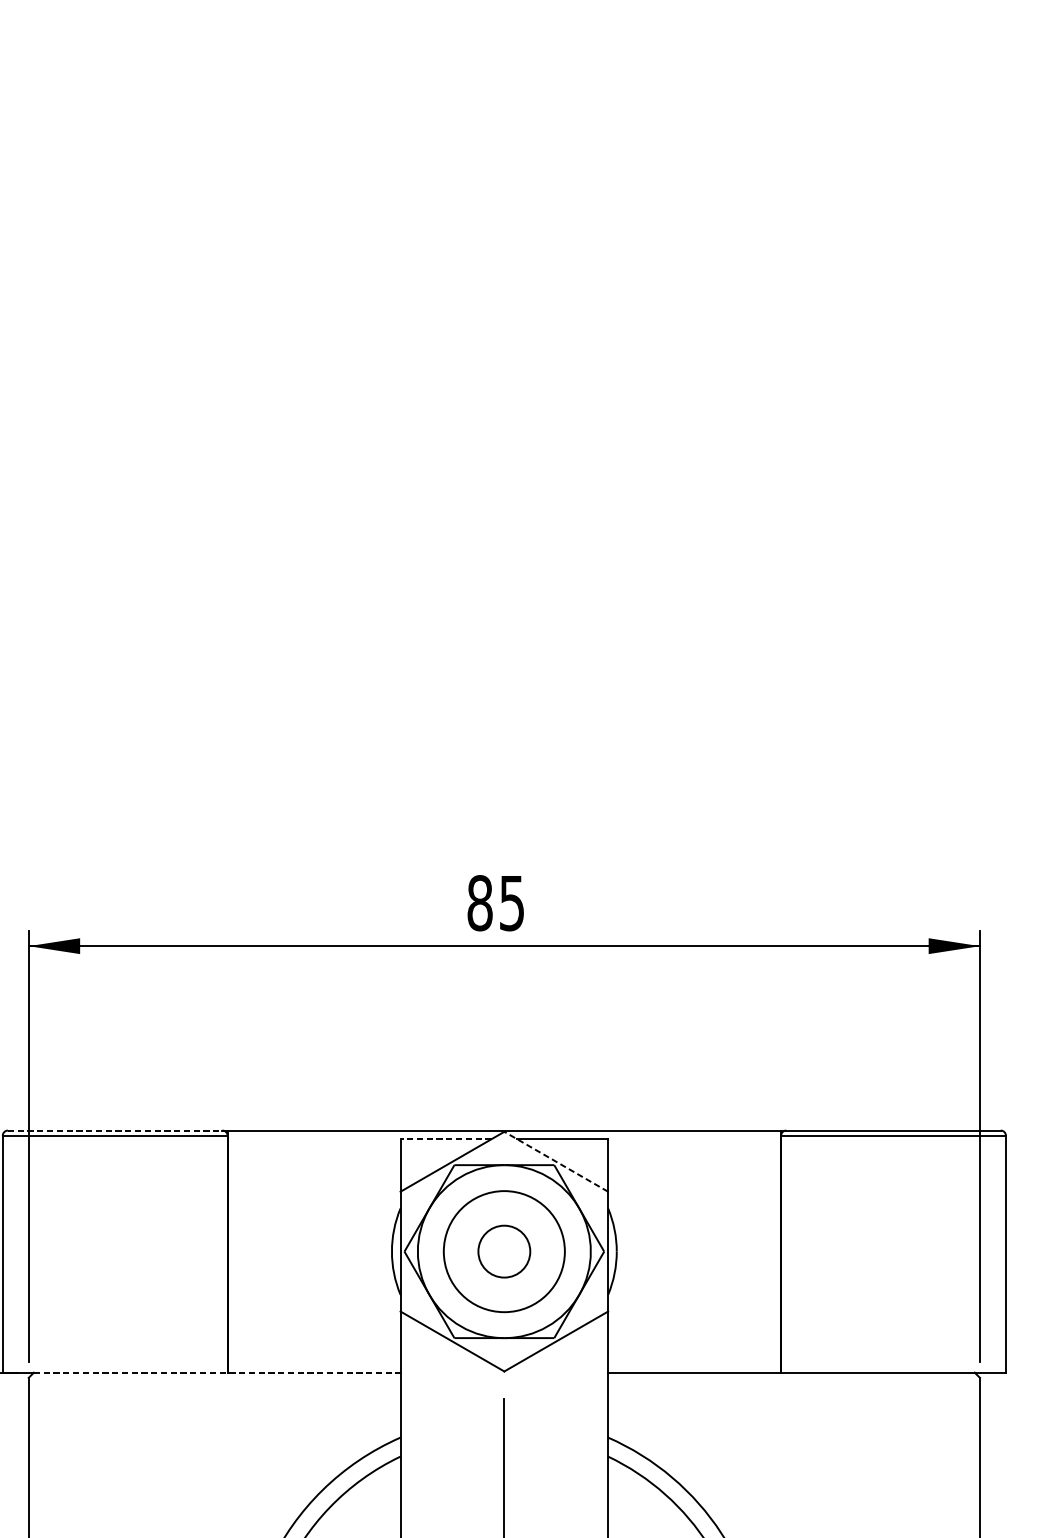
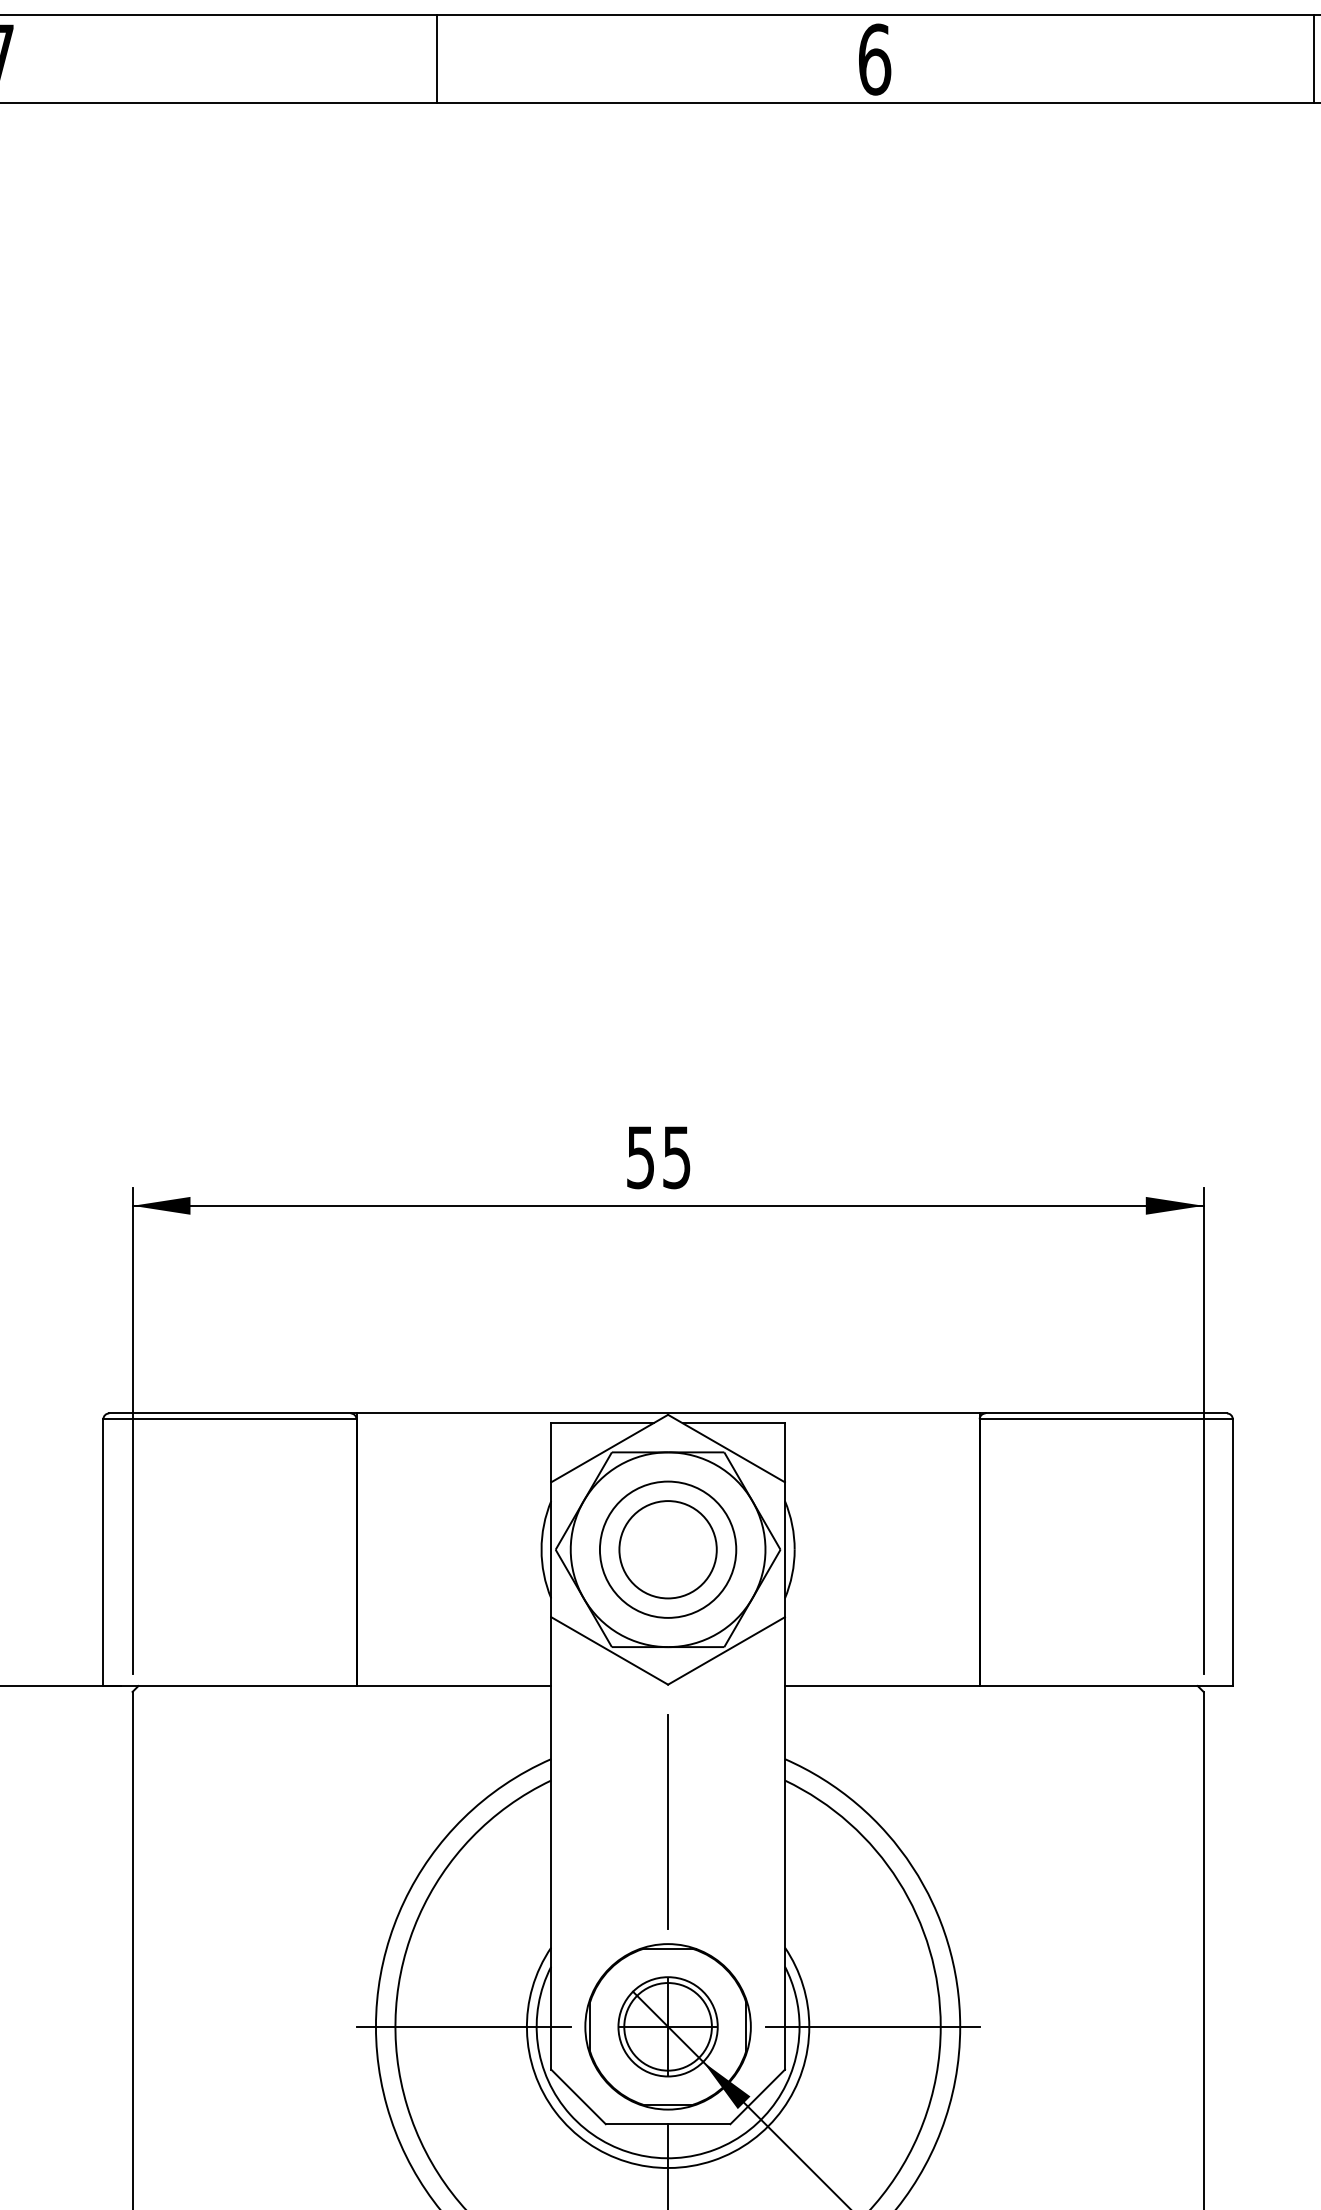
text: (479, 903) -> (640, 1157), 85 -> 55
line: (114, 1130) -> (229, 1413), dashed -> solid
line: (445, 1139) -> (601, 1423), dashed -> solid
line: (556, 1161) -> (726, 1448), dashed -> solid
circle: (503, 1251) -> (667, 1549), size x1.67
line: (217, 1373) -> (345, 1686), dashed -> solid

